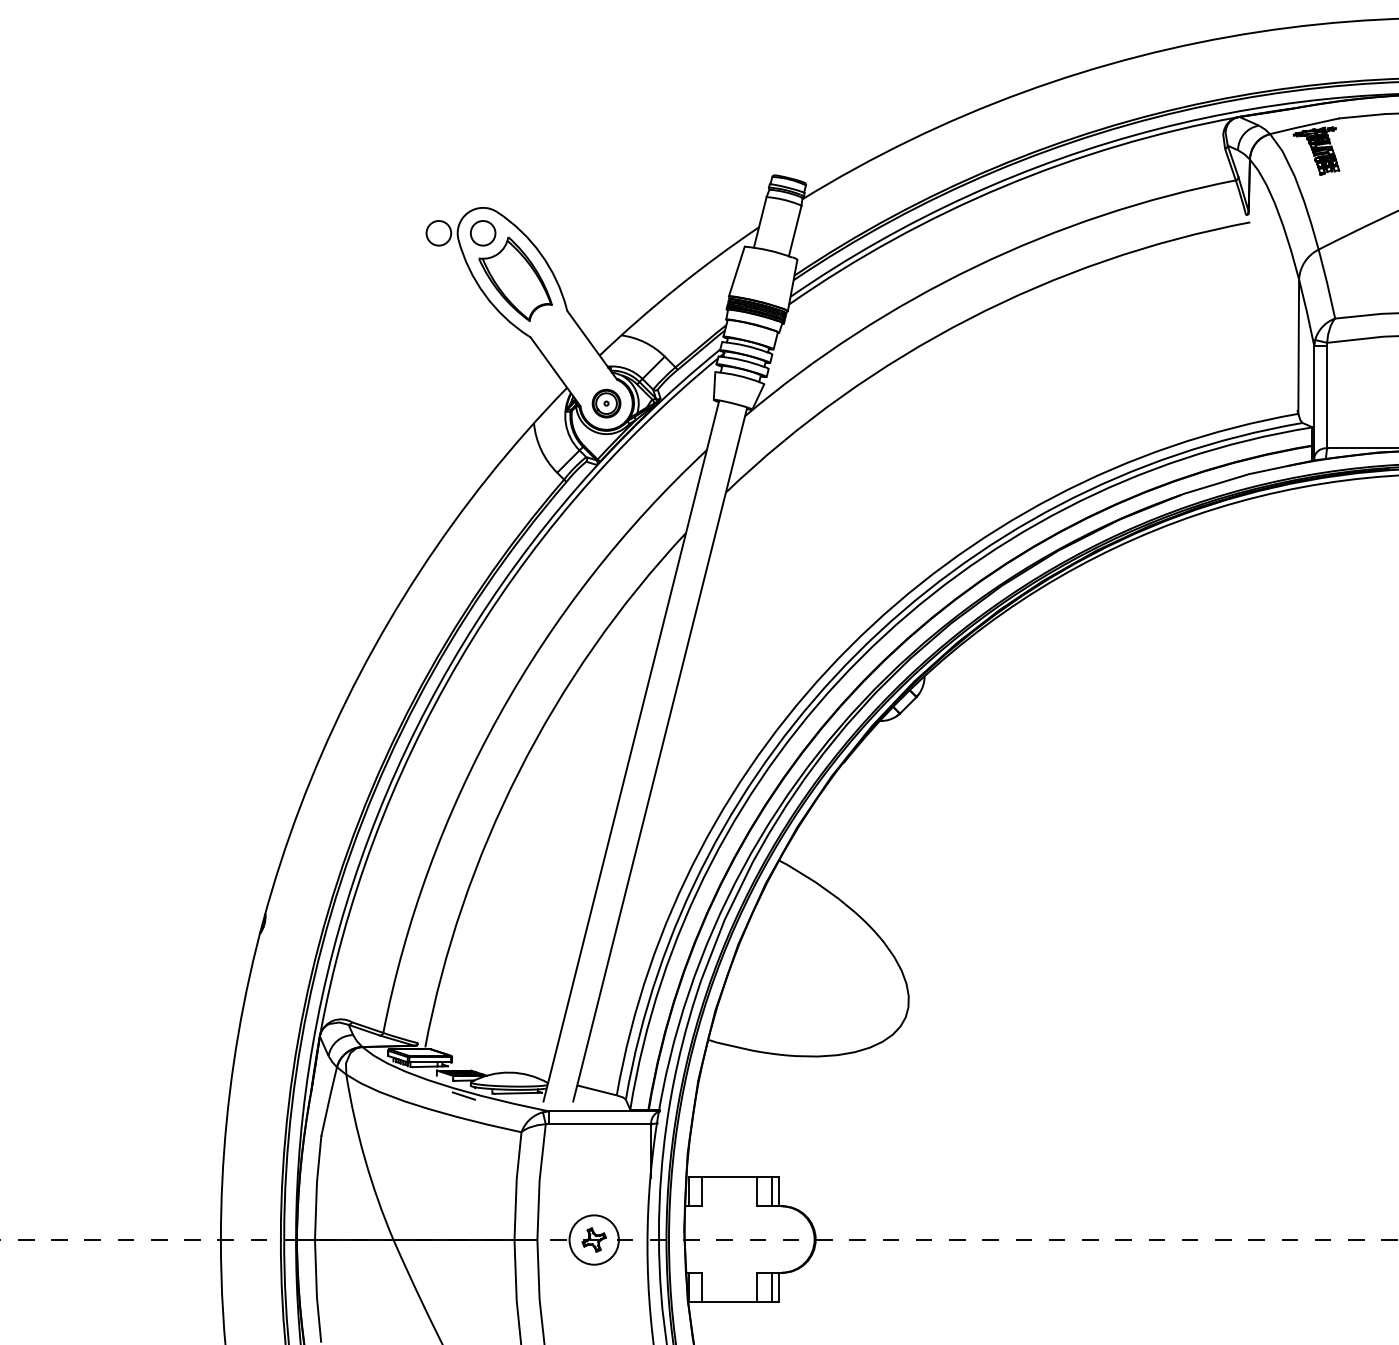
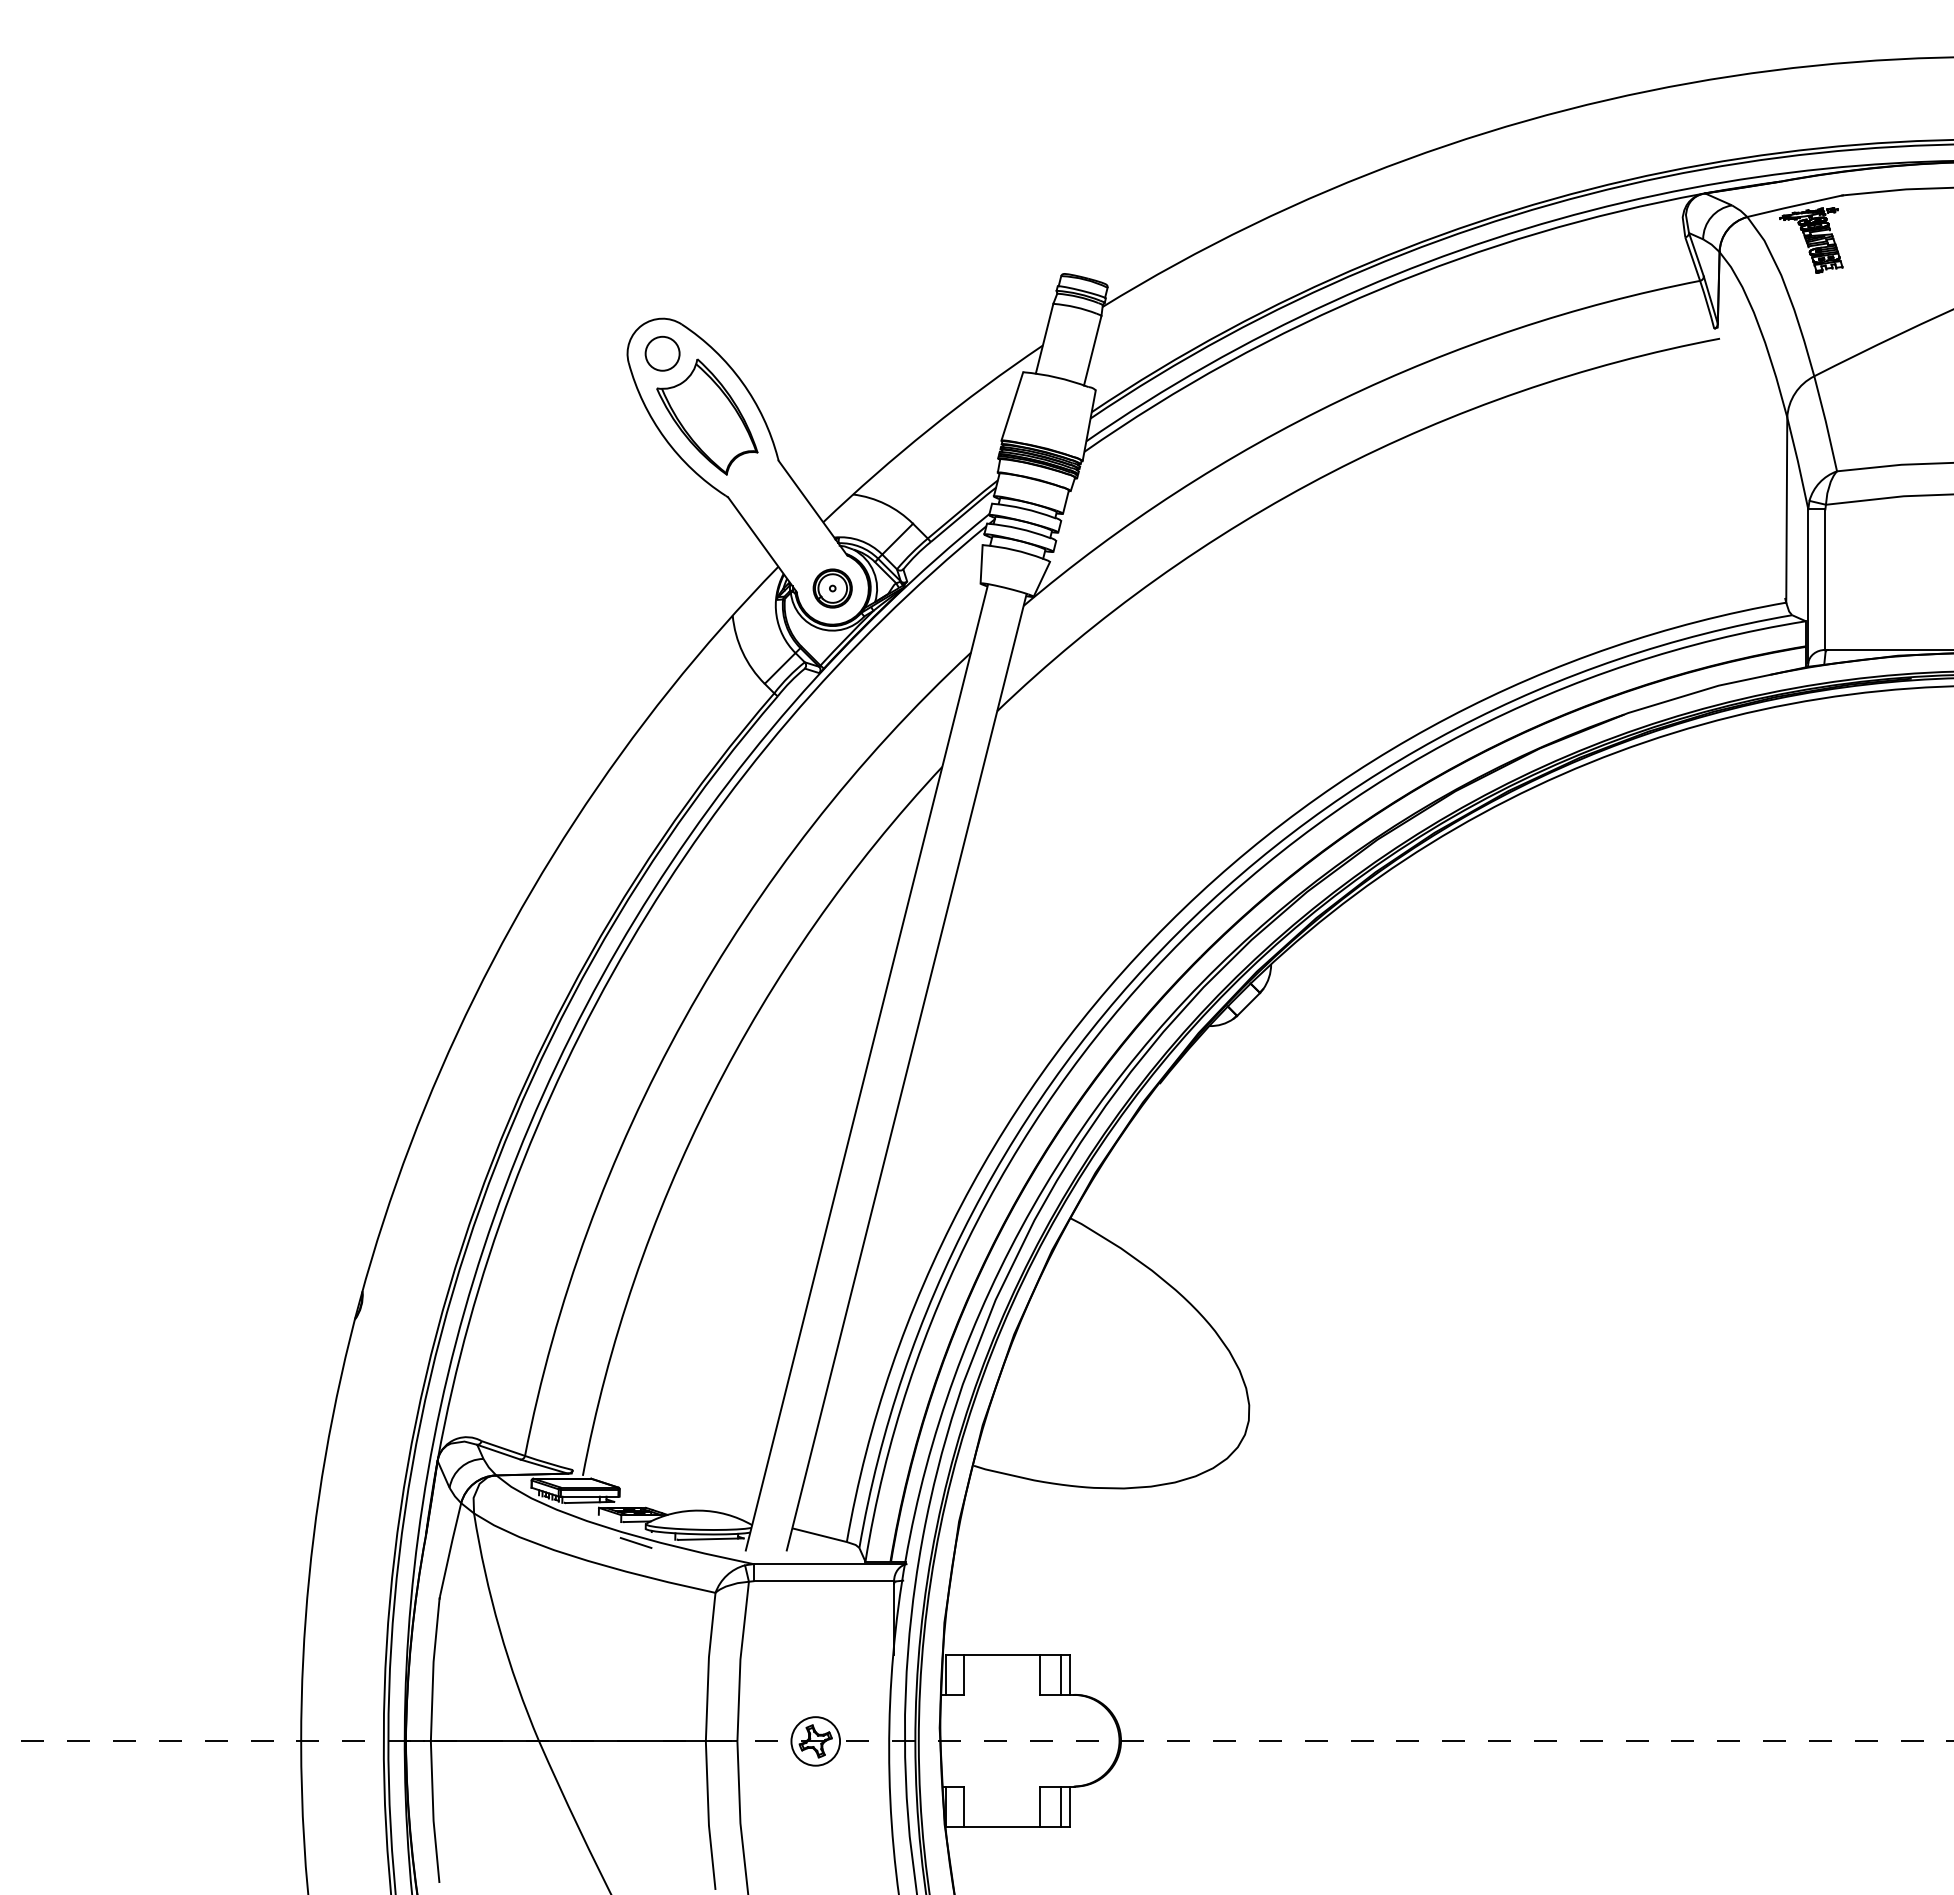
circle: (438, 233) -> (601, 353), removed
circle: (594, 1240) -> (815, 1741), size x0.71

